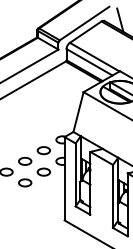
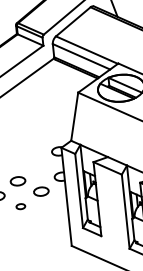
part: (43, 150) -> (38, 166), removed
part: (25, 182) -> (21, 206), size x0.6

